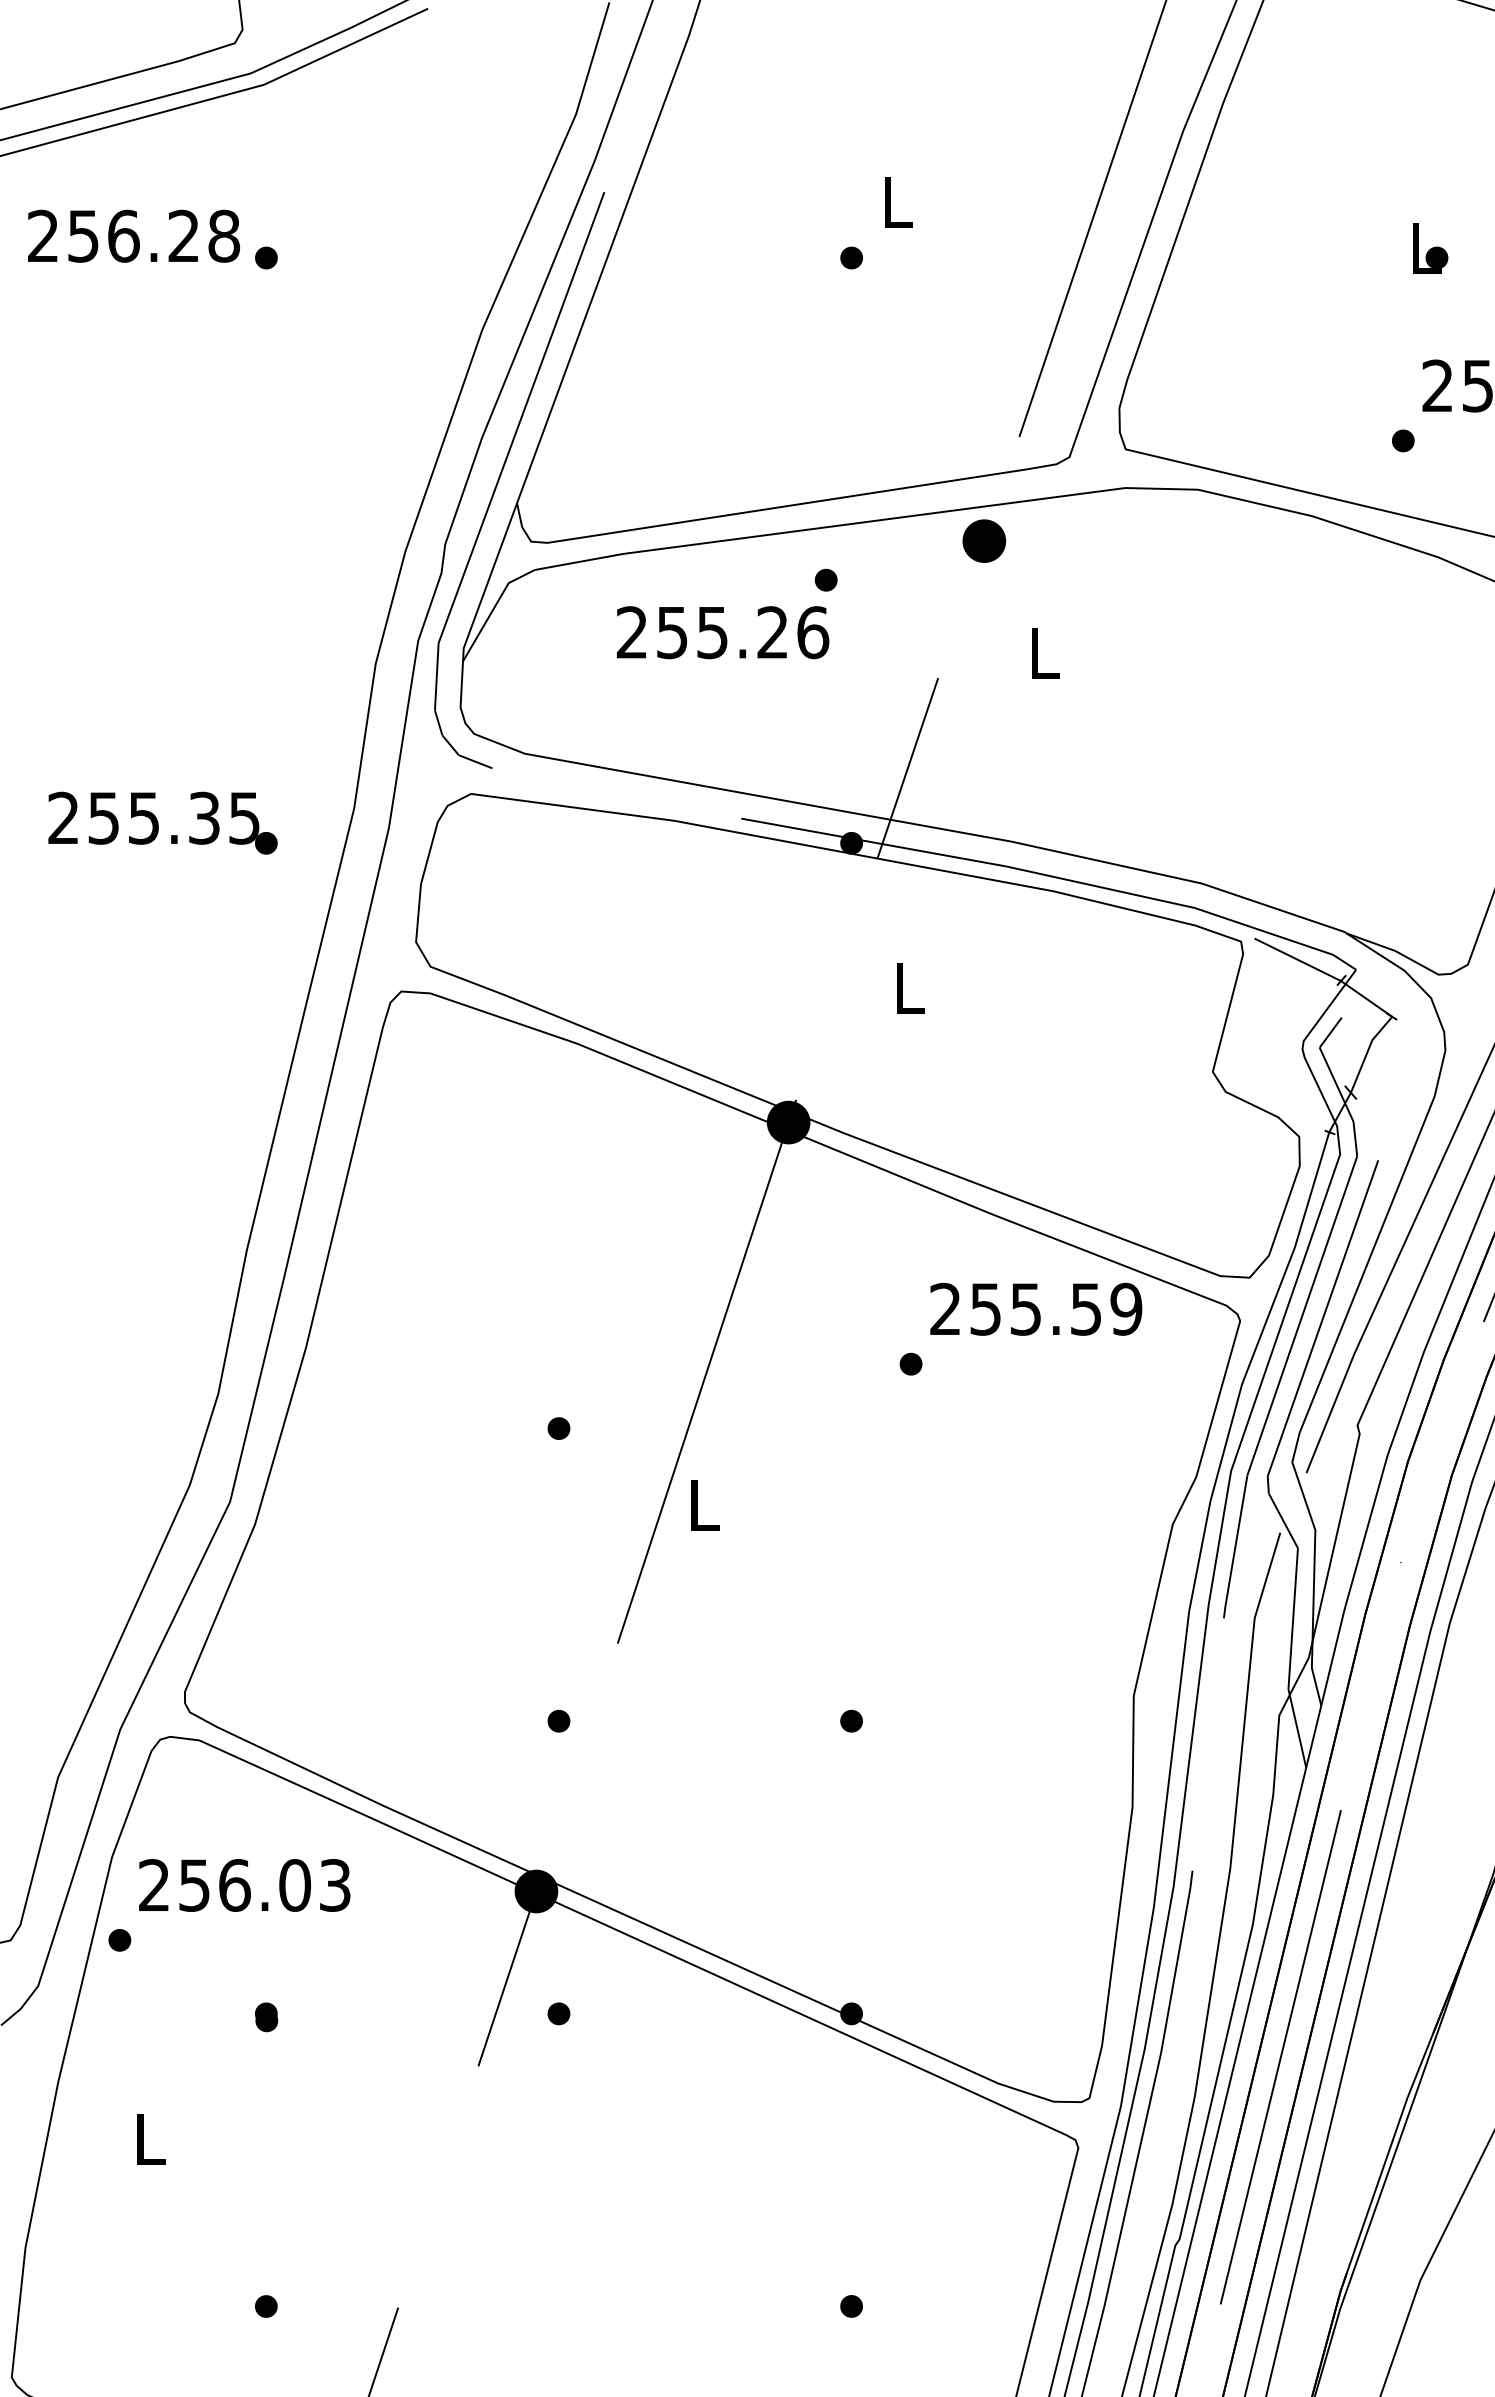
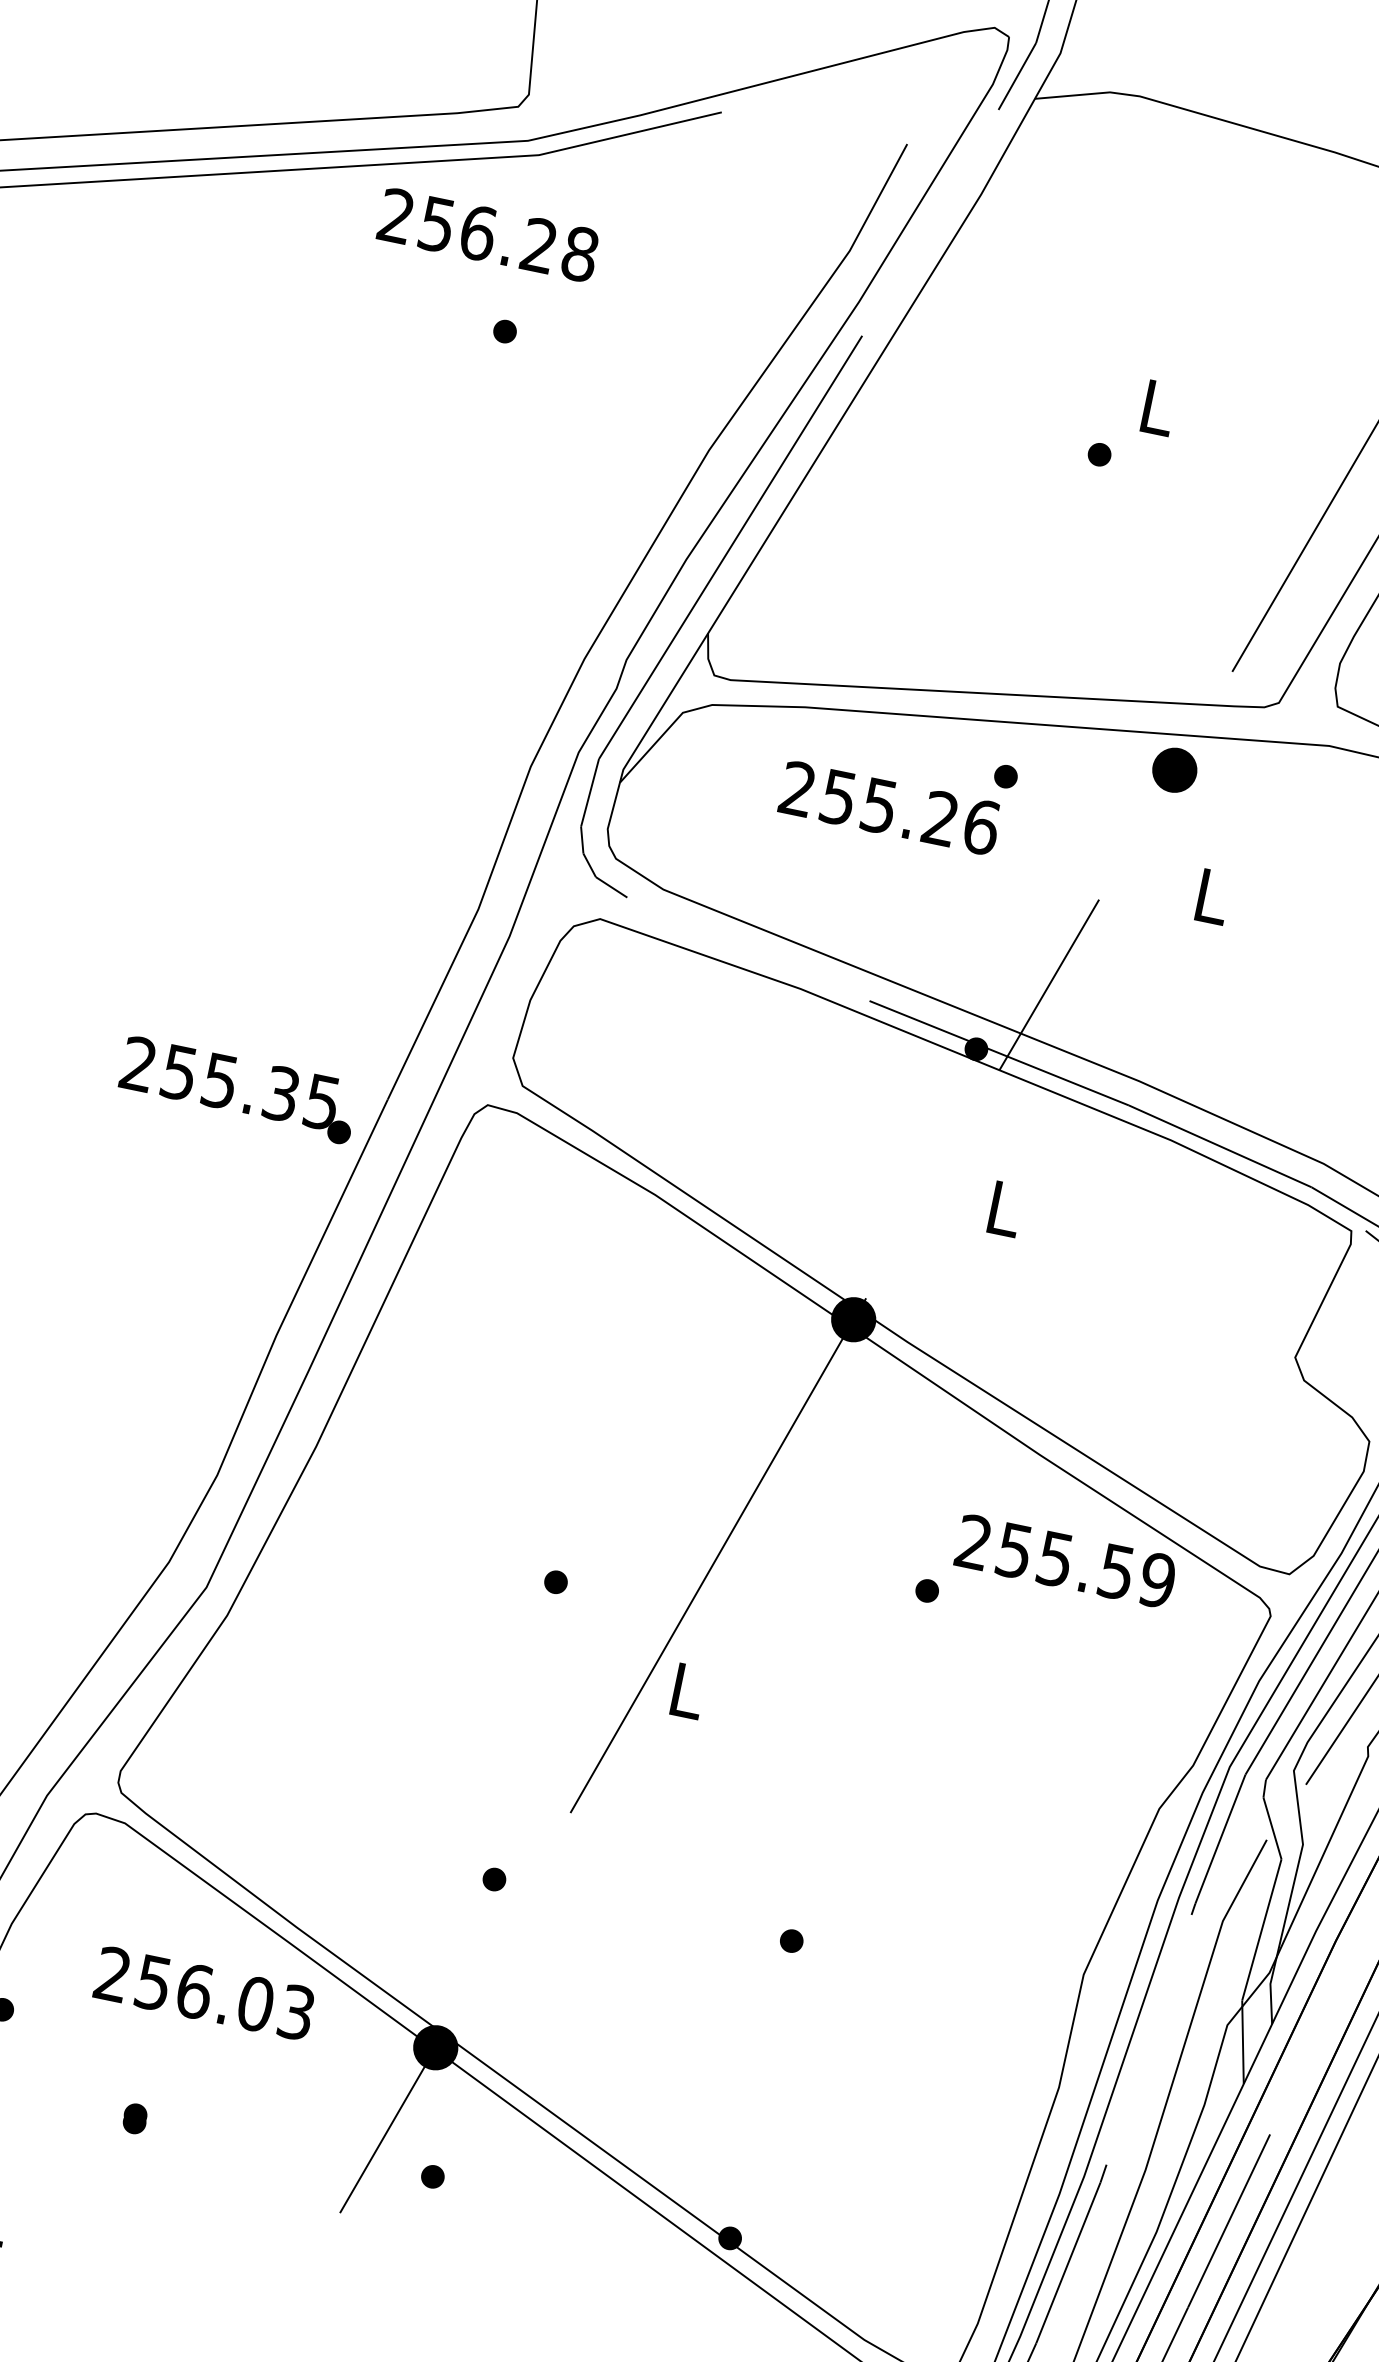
text: (134, 235) -> (489, 234), moved
text: (162, 822) -> (238, 1089), moved
text: (244, 1885) -> (204, 1993), moved

